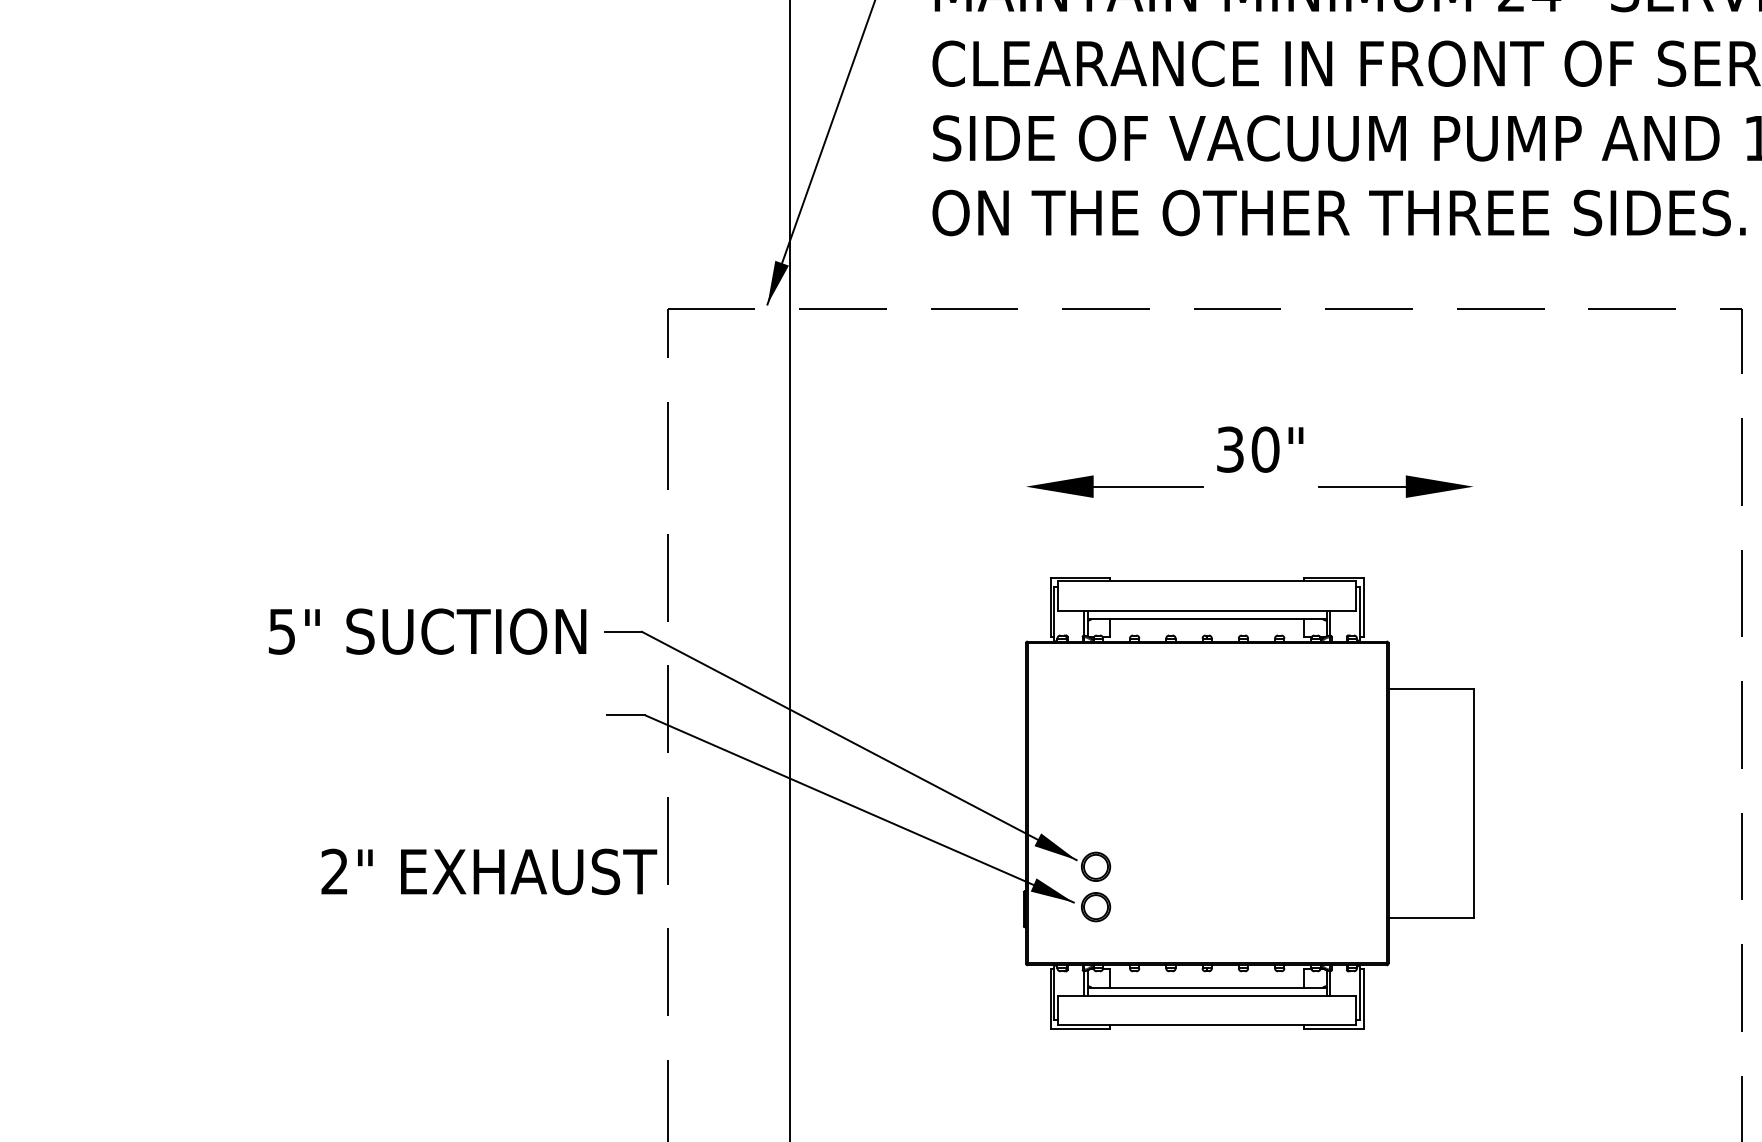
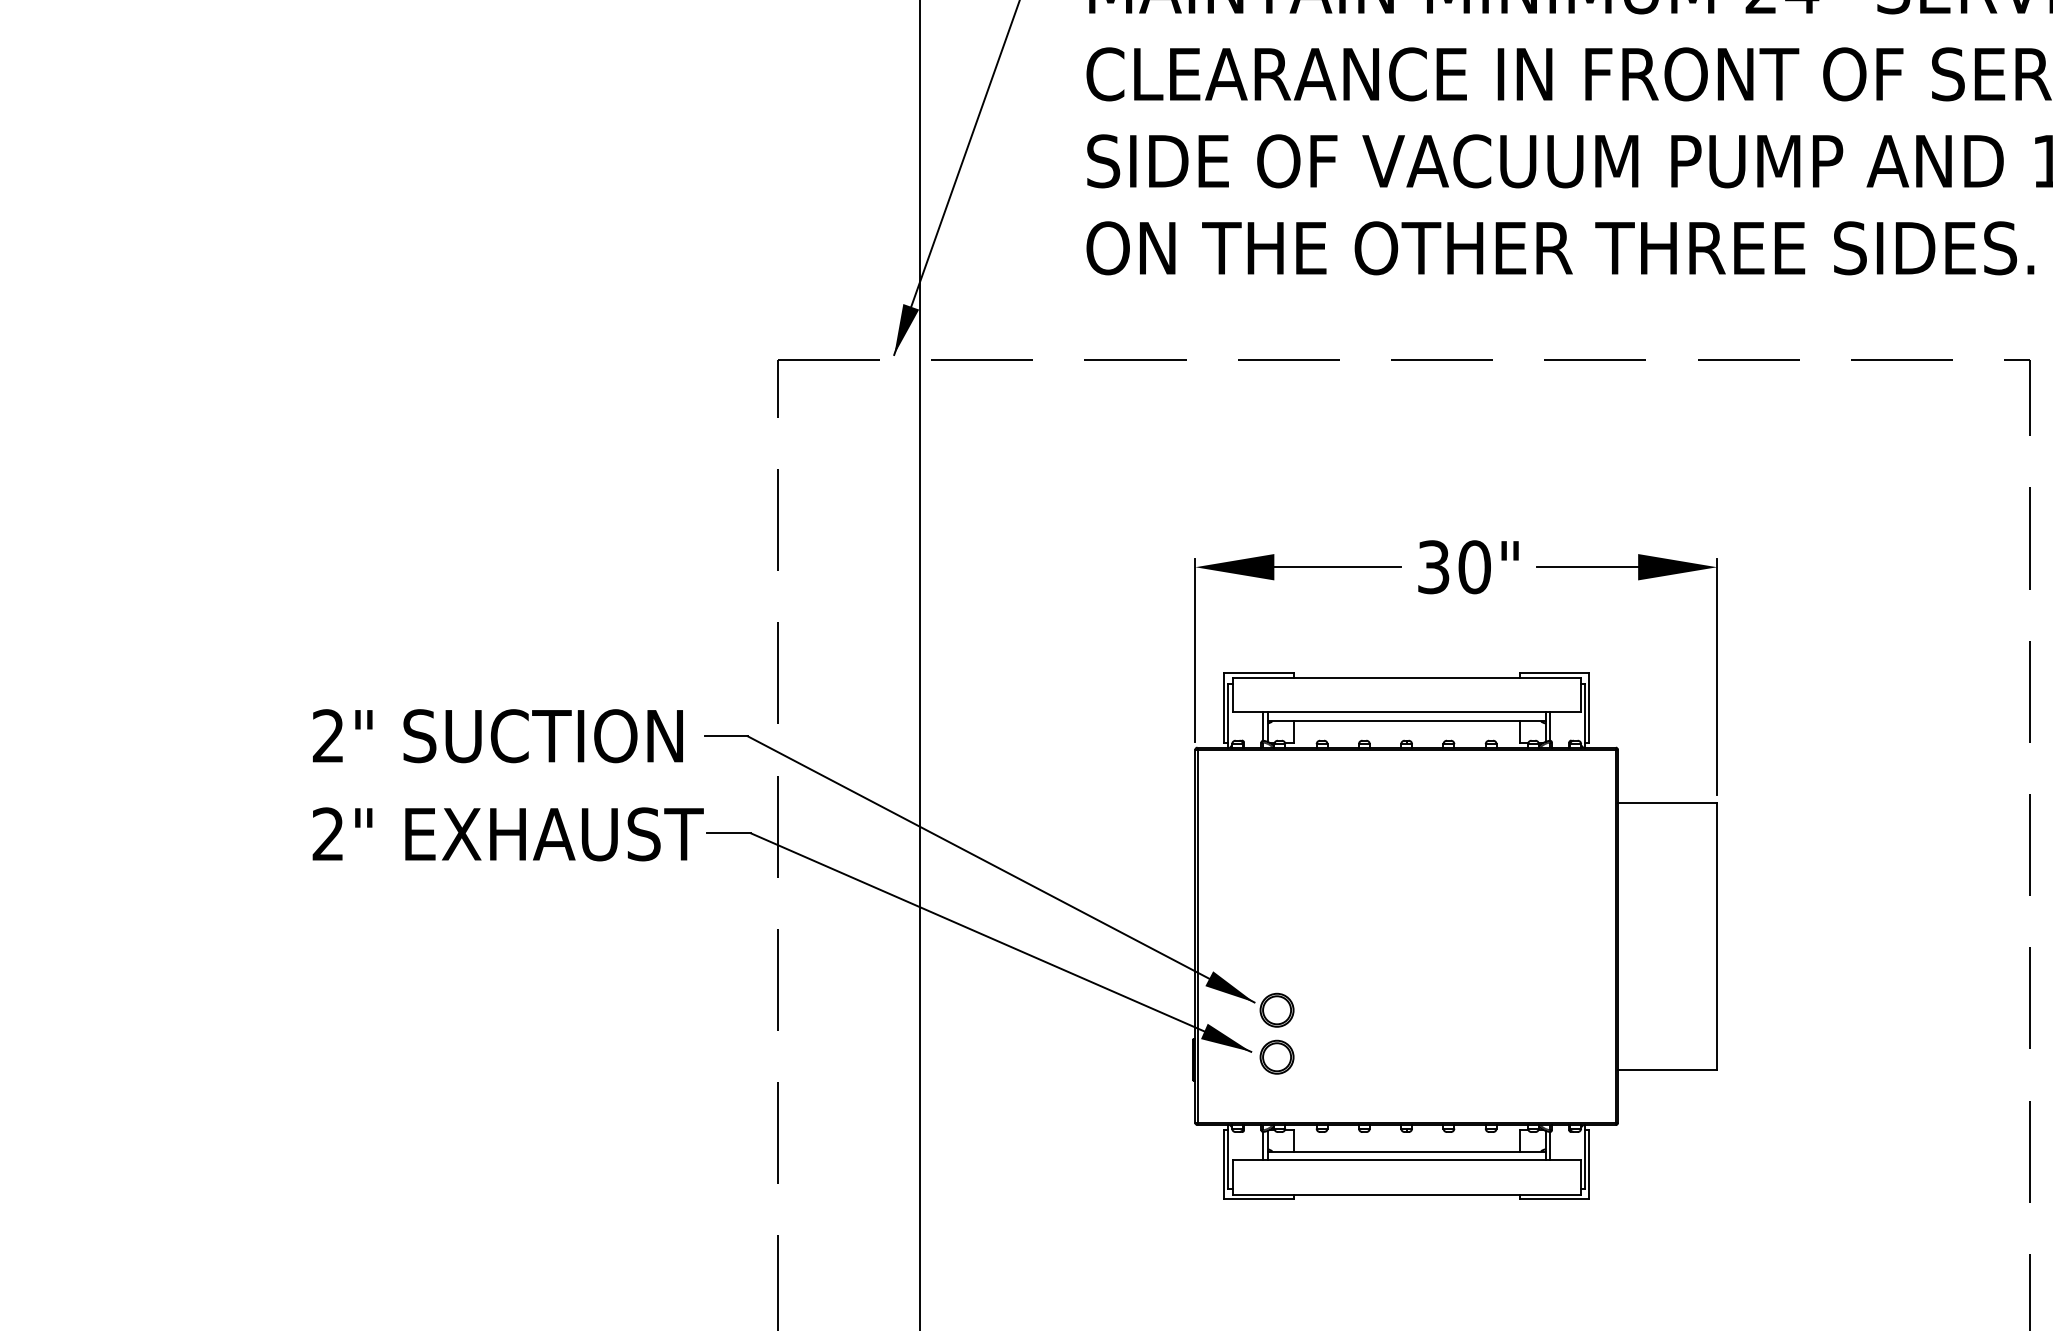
text: (1260, 449) -> (1468, 567), moved
line: (1025, 557) -> (1194, 649), added
line: (1473, 580) -> (1716, 676), added
text: (281, 631) -> (327, 736), 5" -> 2"
text: (489, 871) -> (508, 833), moved

